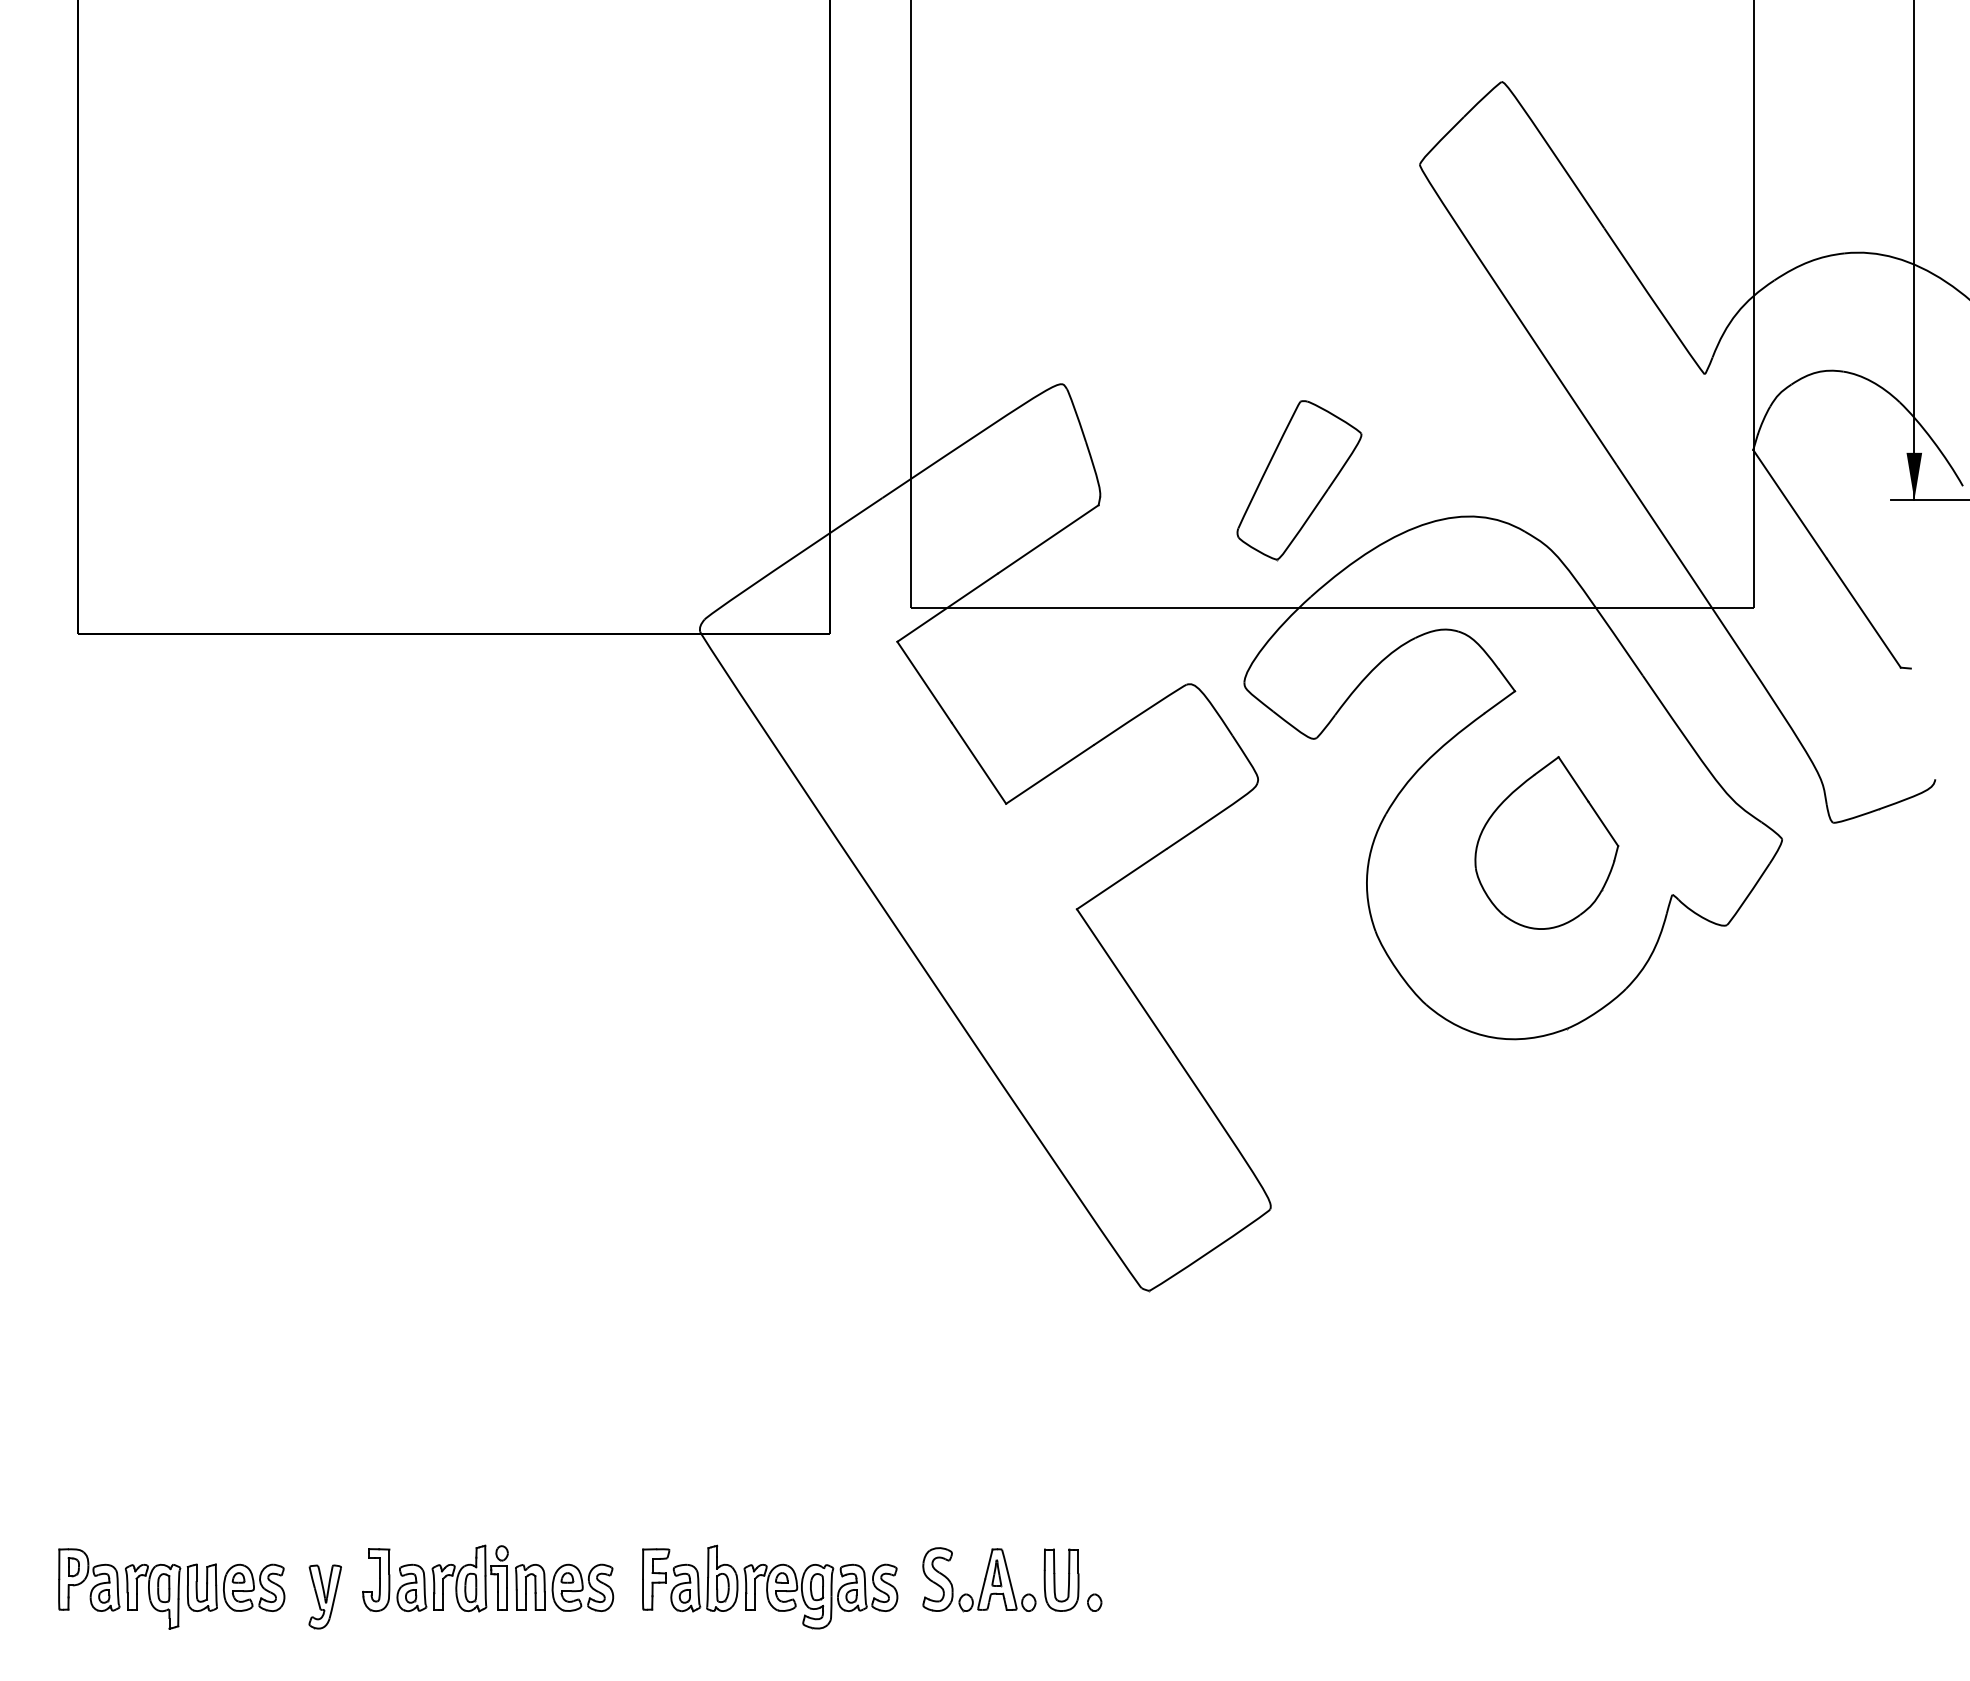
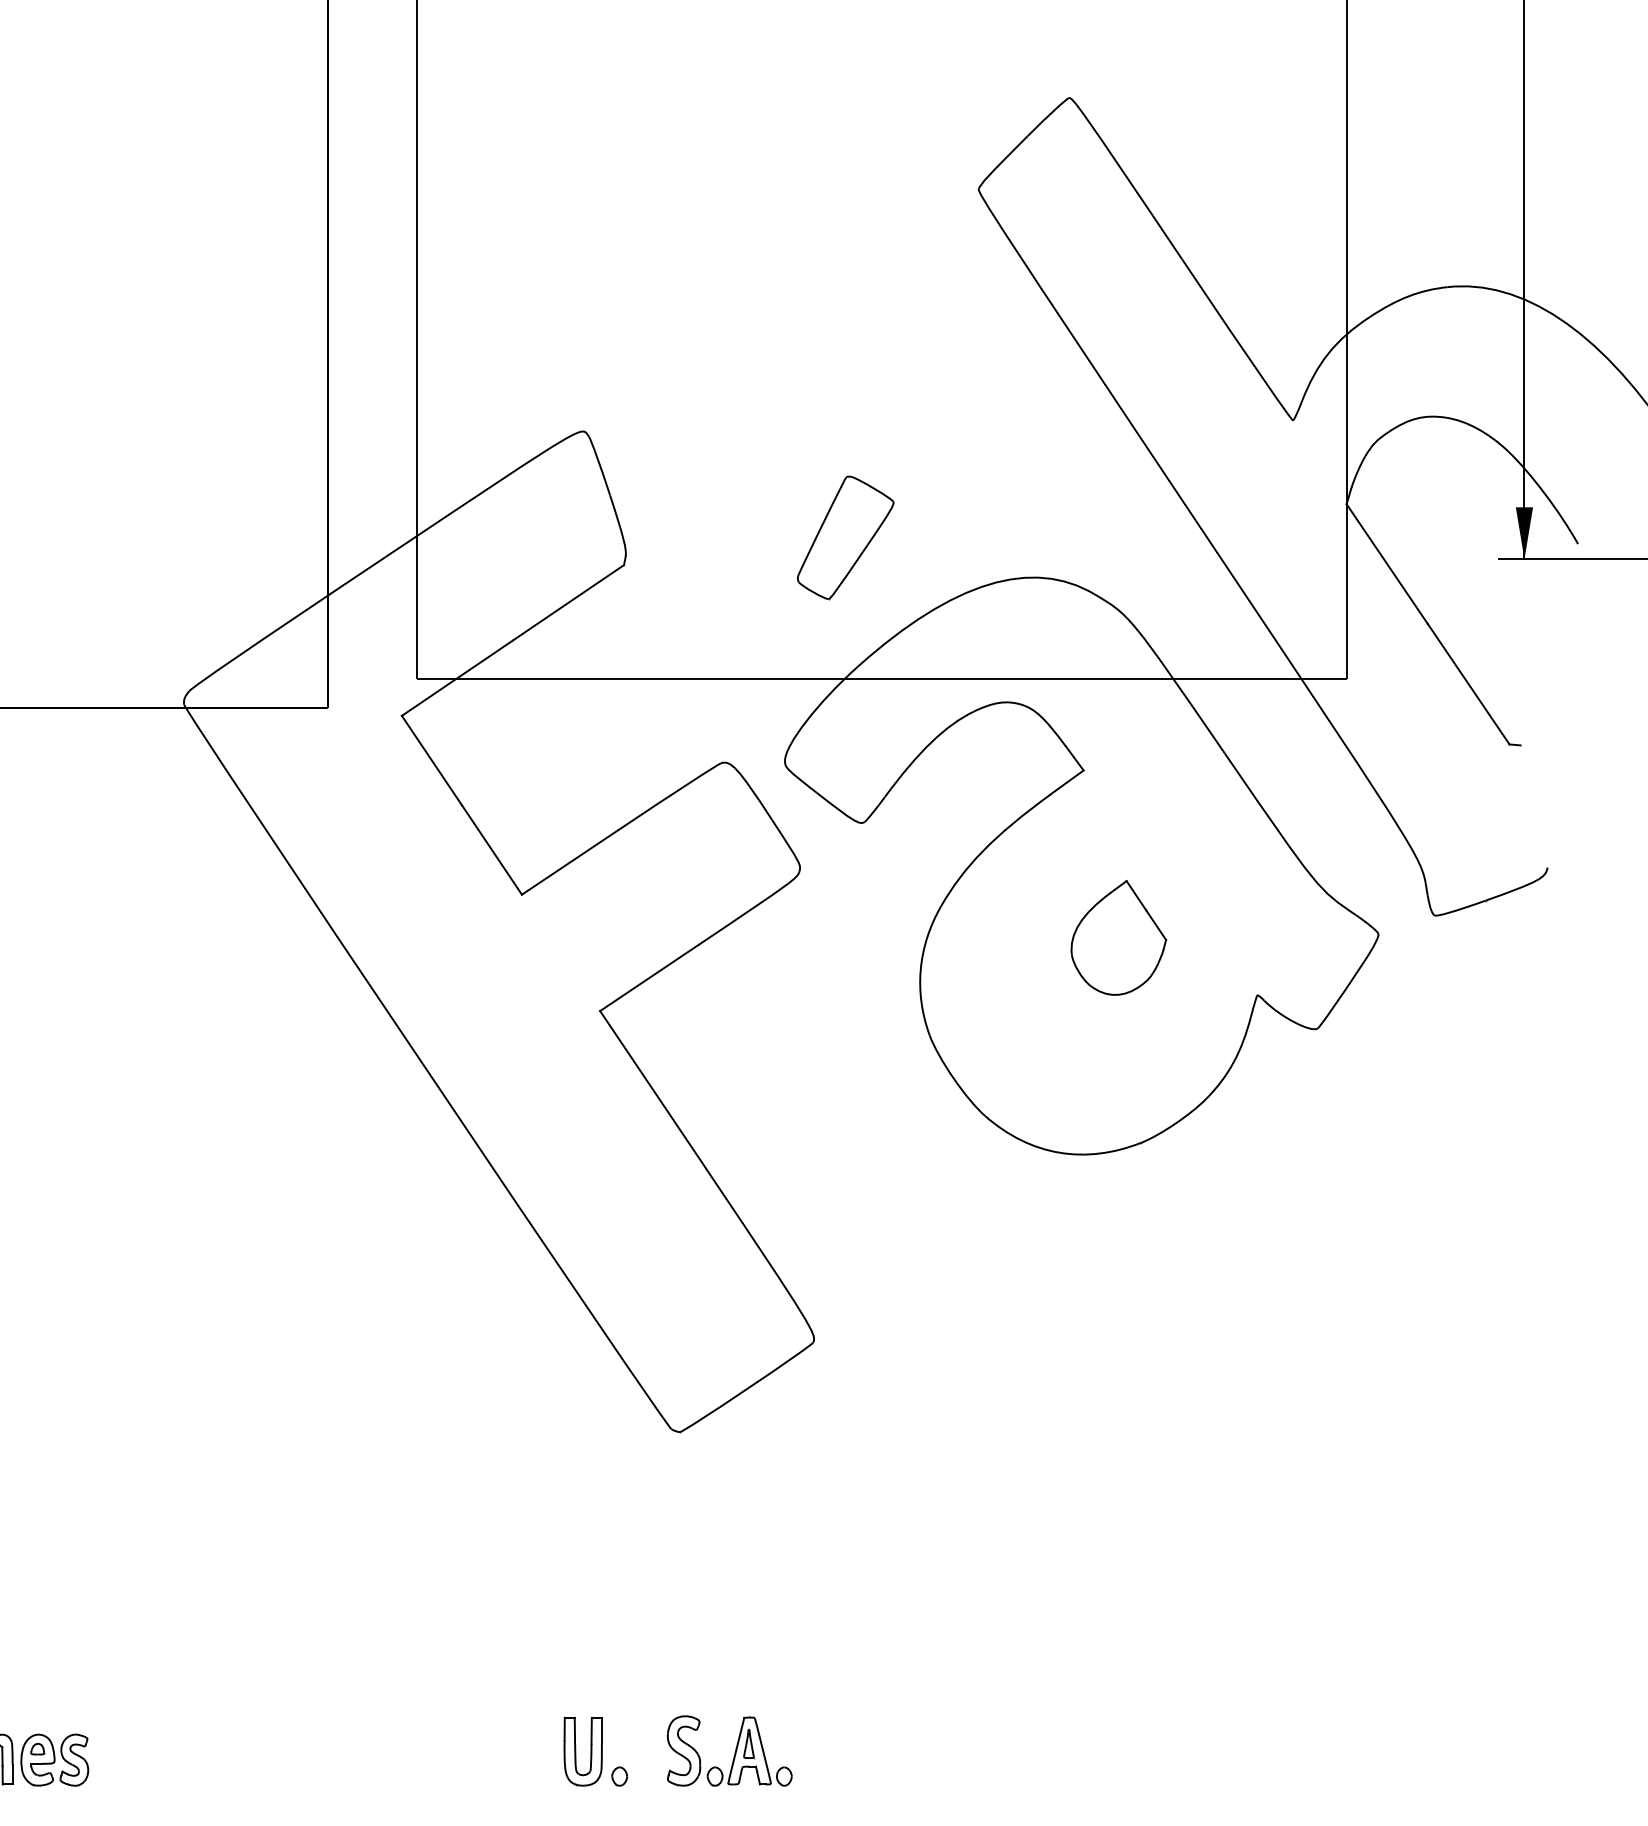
part: (1299, 480) -> (845, 537), size x0.7
part: (1546, 842) -> (1118, 937), size x0.6
part: (979, 1579) -> (729, 1750), moved
part: (770, 1586) -> (261, 1758), removed

